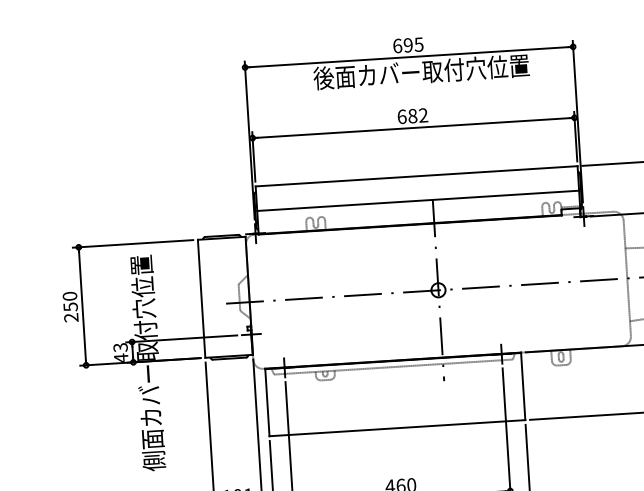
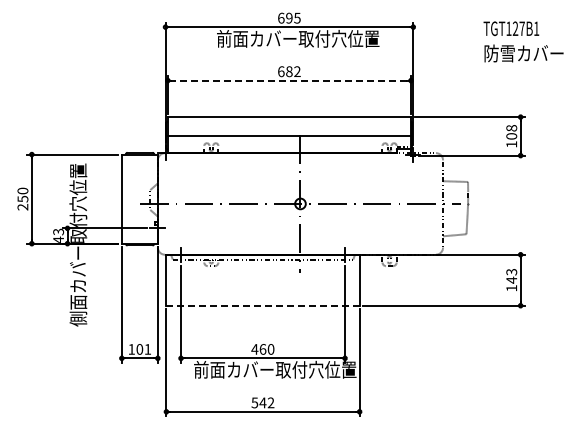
text: (322, 77) -> (223, 38), 後面カバー取付穴位置 -> 前面カバー取付穴位置
line: (412, 127) -> (288, 80), solid -> dashed
line: (398, 427) -> (263, 305), solid -> dashed

